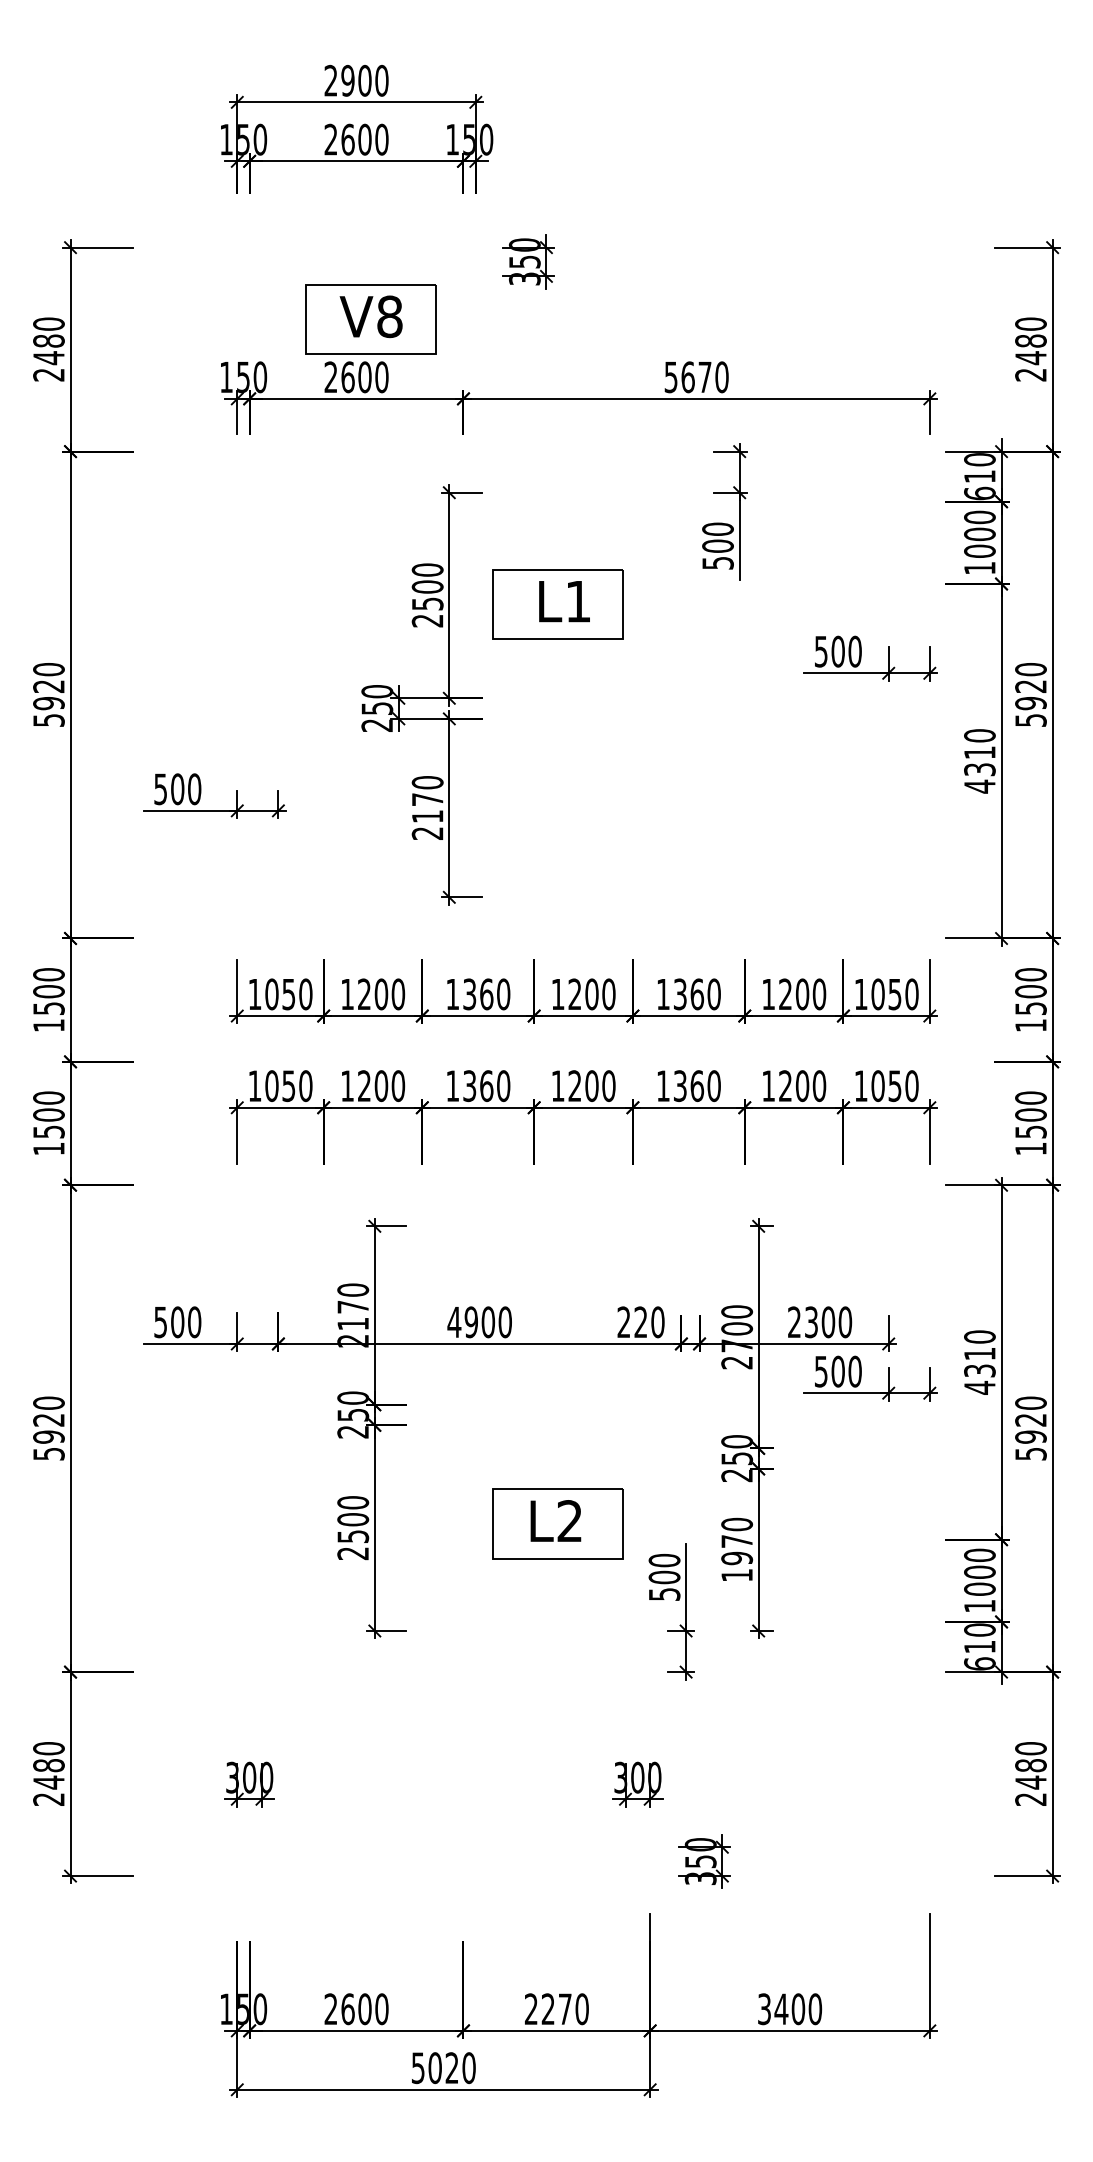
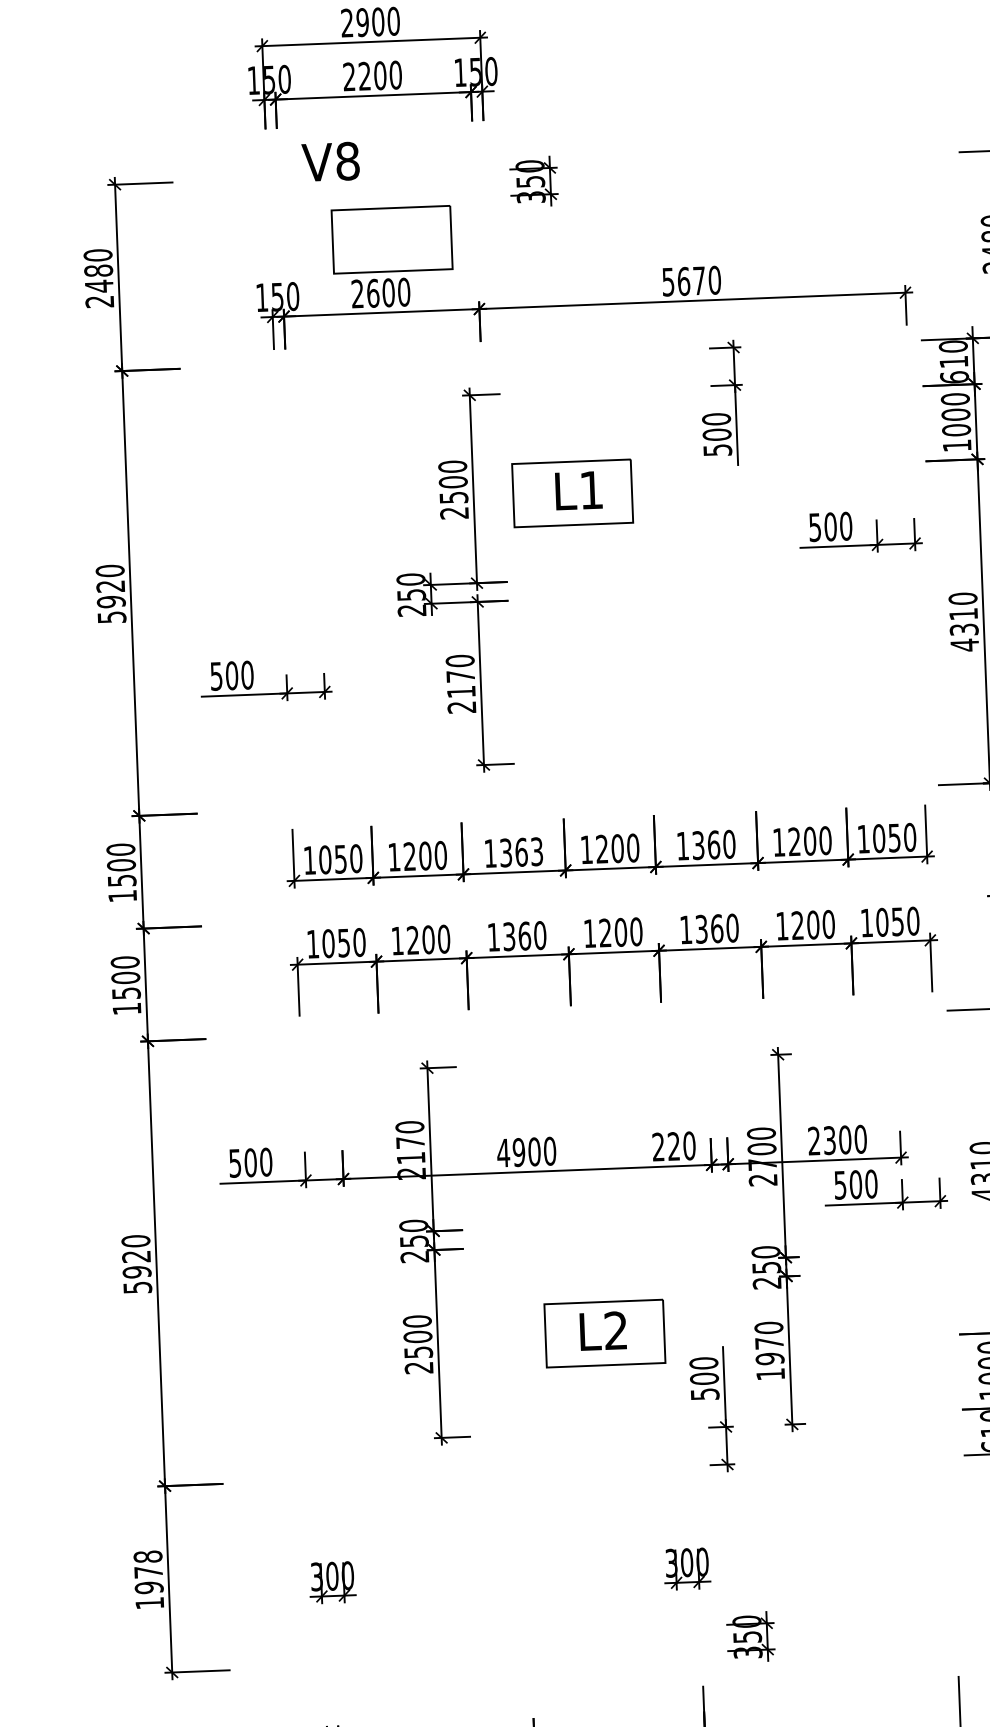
text: (347, 139) -> (364, 76), 2600 -> 2200
text: (370, 316) -> (330, 161), moved
text: (503, 994) -> (536, 851), 1360 -> 1363
text: (48, 1773) -> (148, 1579), 2480 -> 1978

